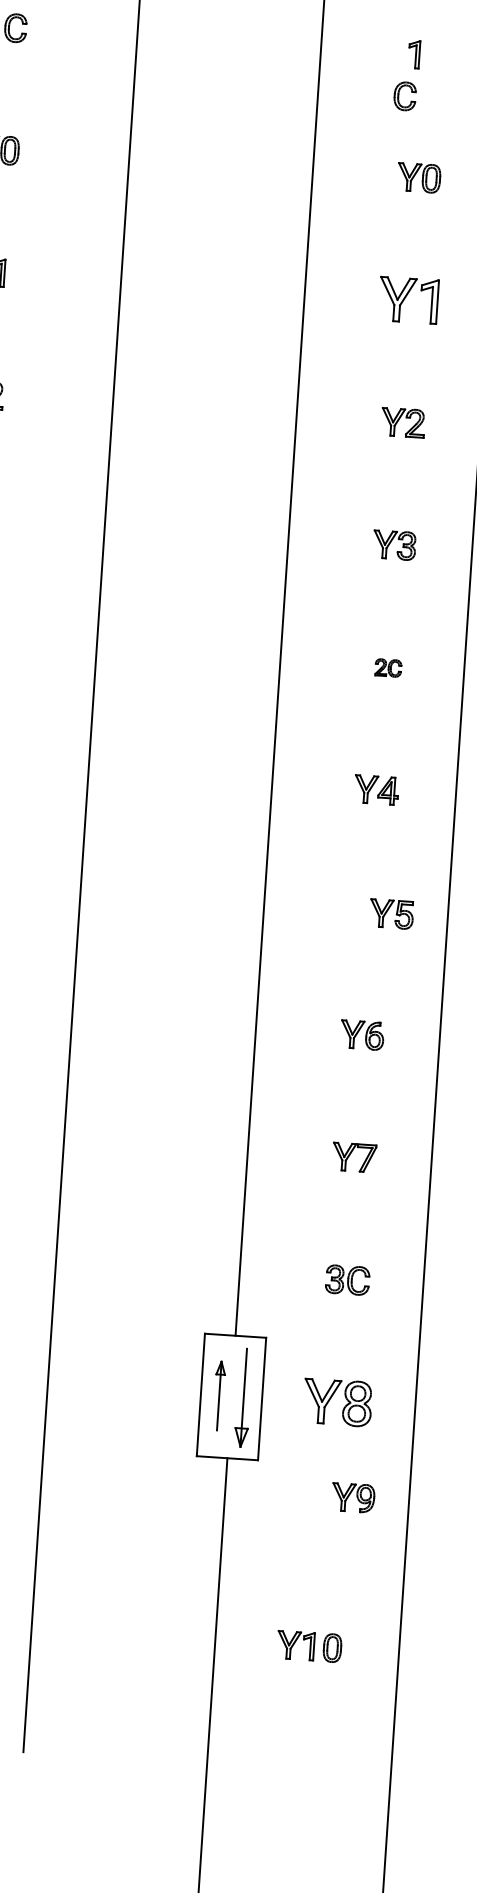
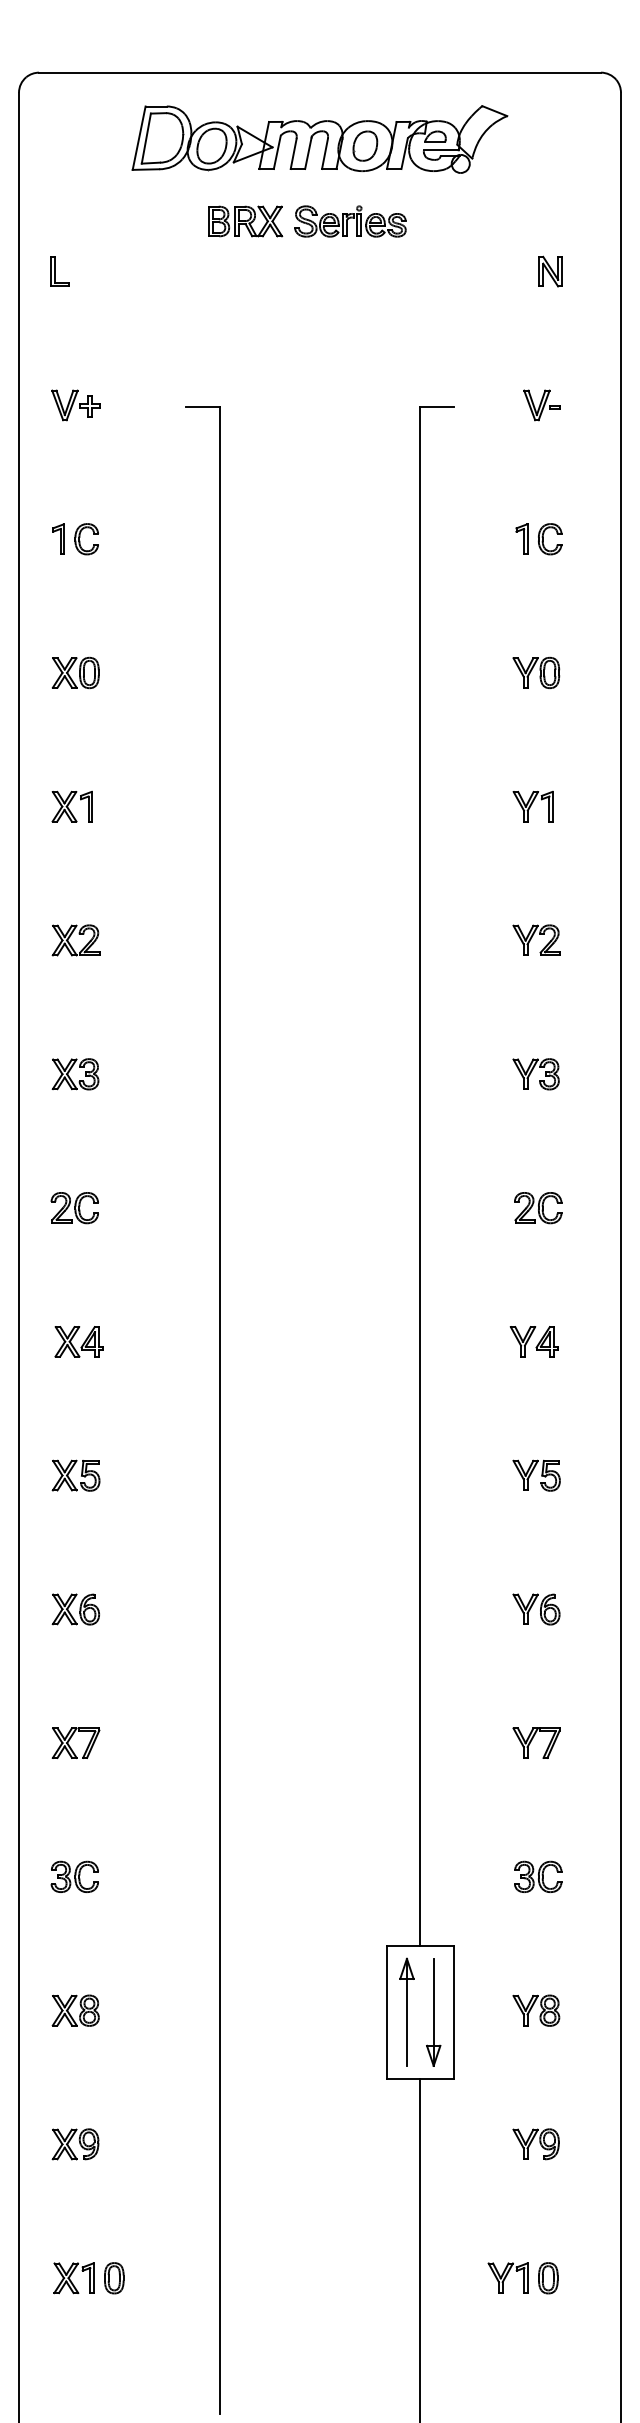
part: (398, 96) -> (543, 539), moved
part: (407, 299) -> (532, 806), size x0.62
part: (388, 668) -> (538, 1208), size x1.67
part: (391, 914) -> (536, 1475), moved
part: (218, 1395) -> (406, 2011), size x1.43
part: (337, 1402) -> (536, 2010), size x0.62
part: (352, 1498) -> (535, 2144), moved

